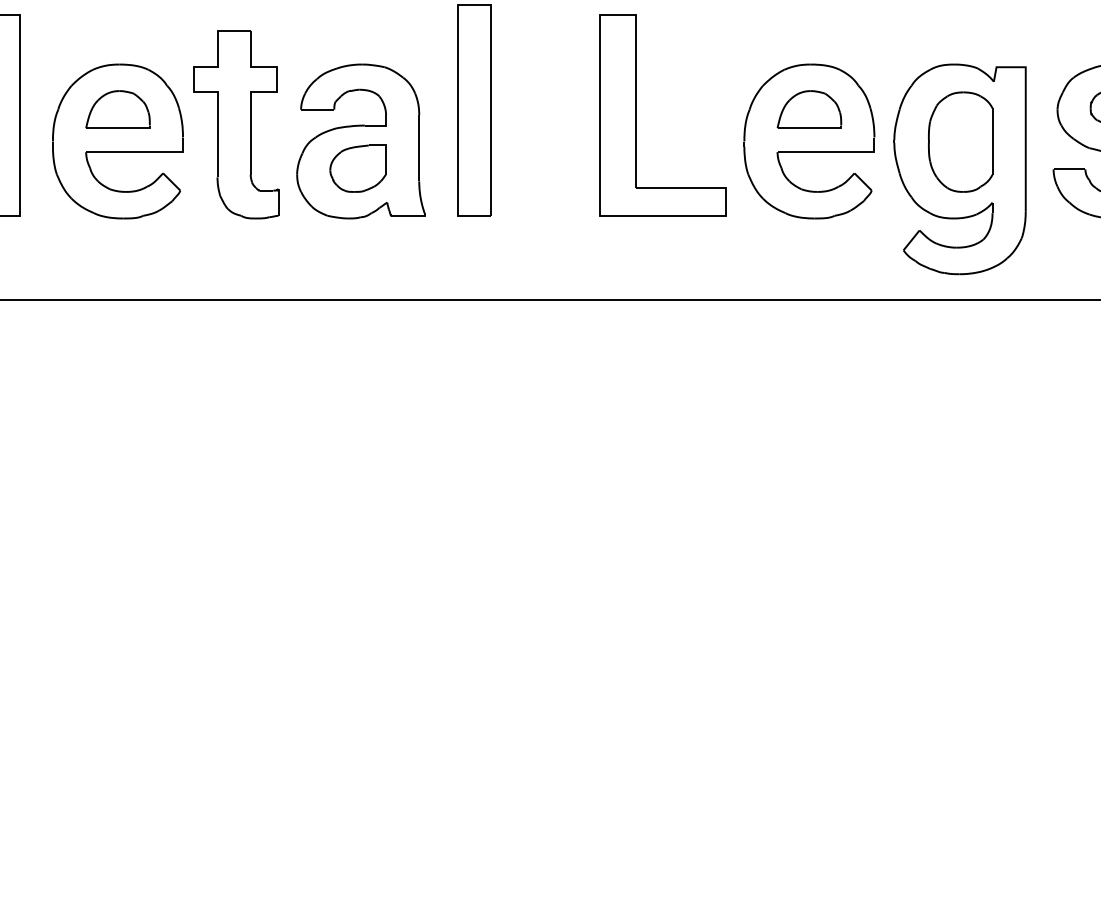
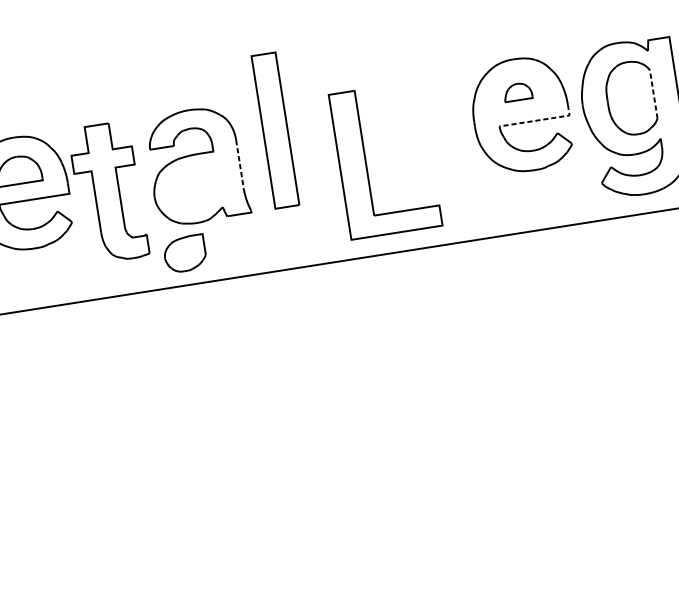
part: (809, 109) -> (517, 92), size x0.6
part: (636, 115) -> (366, 163), moved
part: (236, 124) -> (108, 192), moved
line: (992, 141) -> (653, 94), solid -> dashed
line: (419, 148) -> (240, 164), solid -> dashed
line: (833, 152) -> (540, 120), solid -> dashed
part: (357, 168) -> (184, 253), moved

